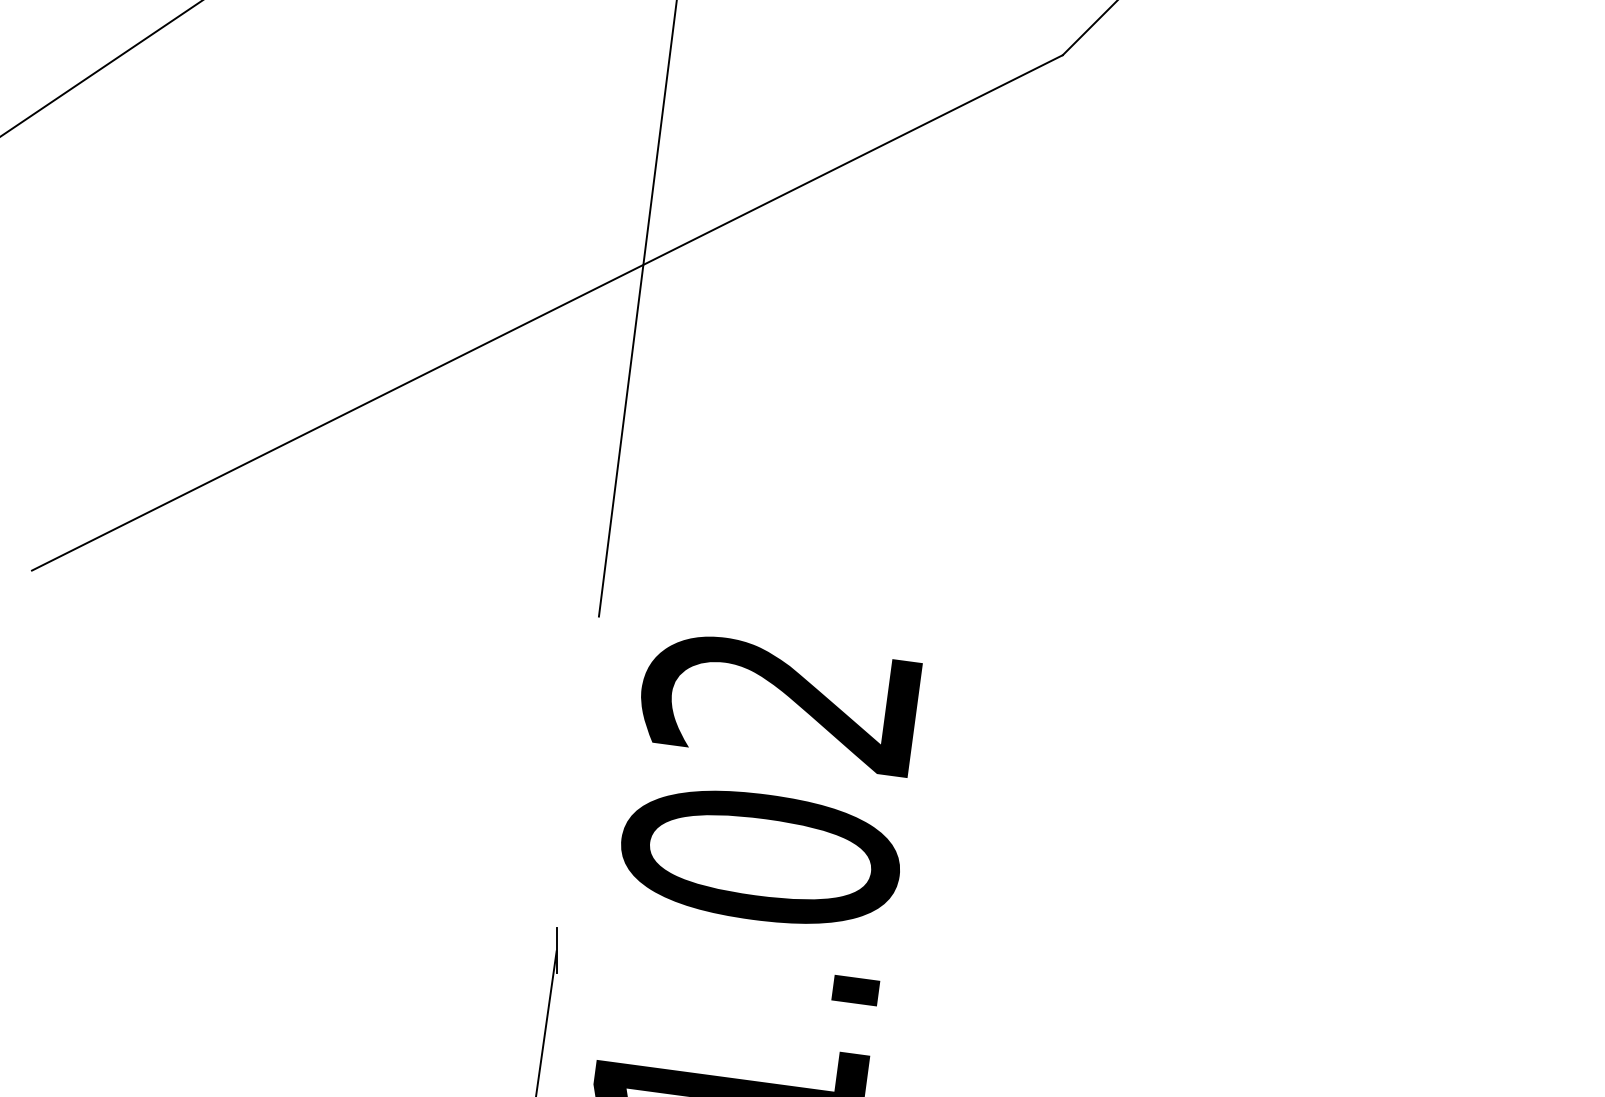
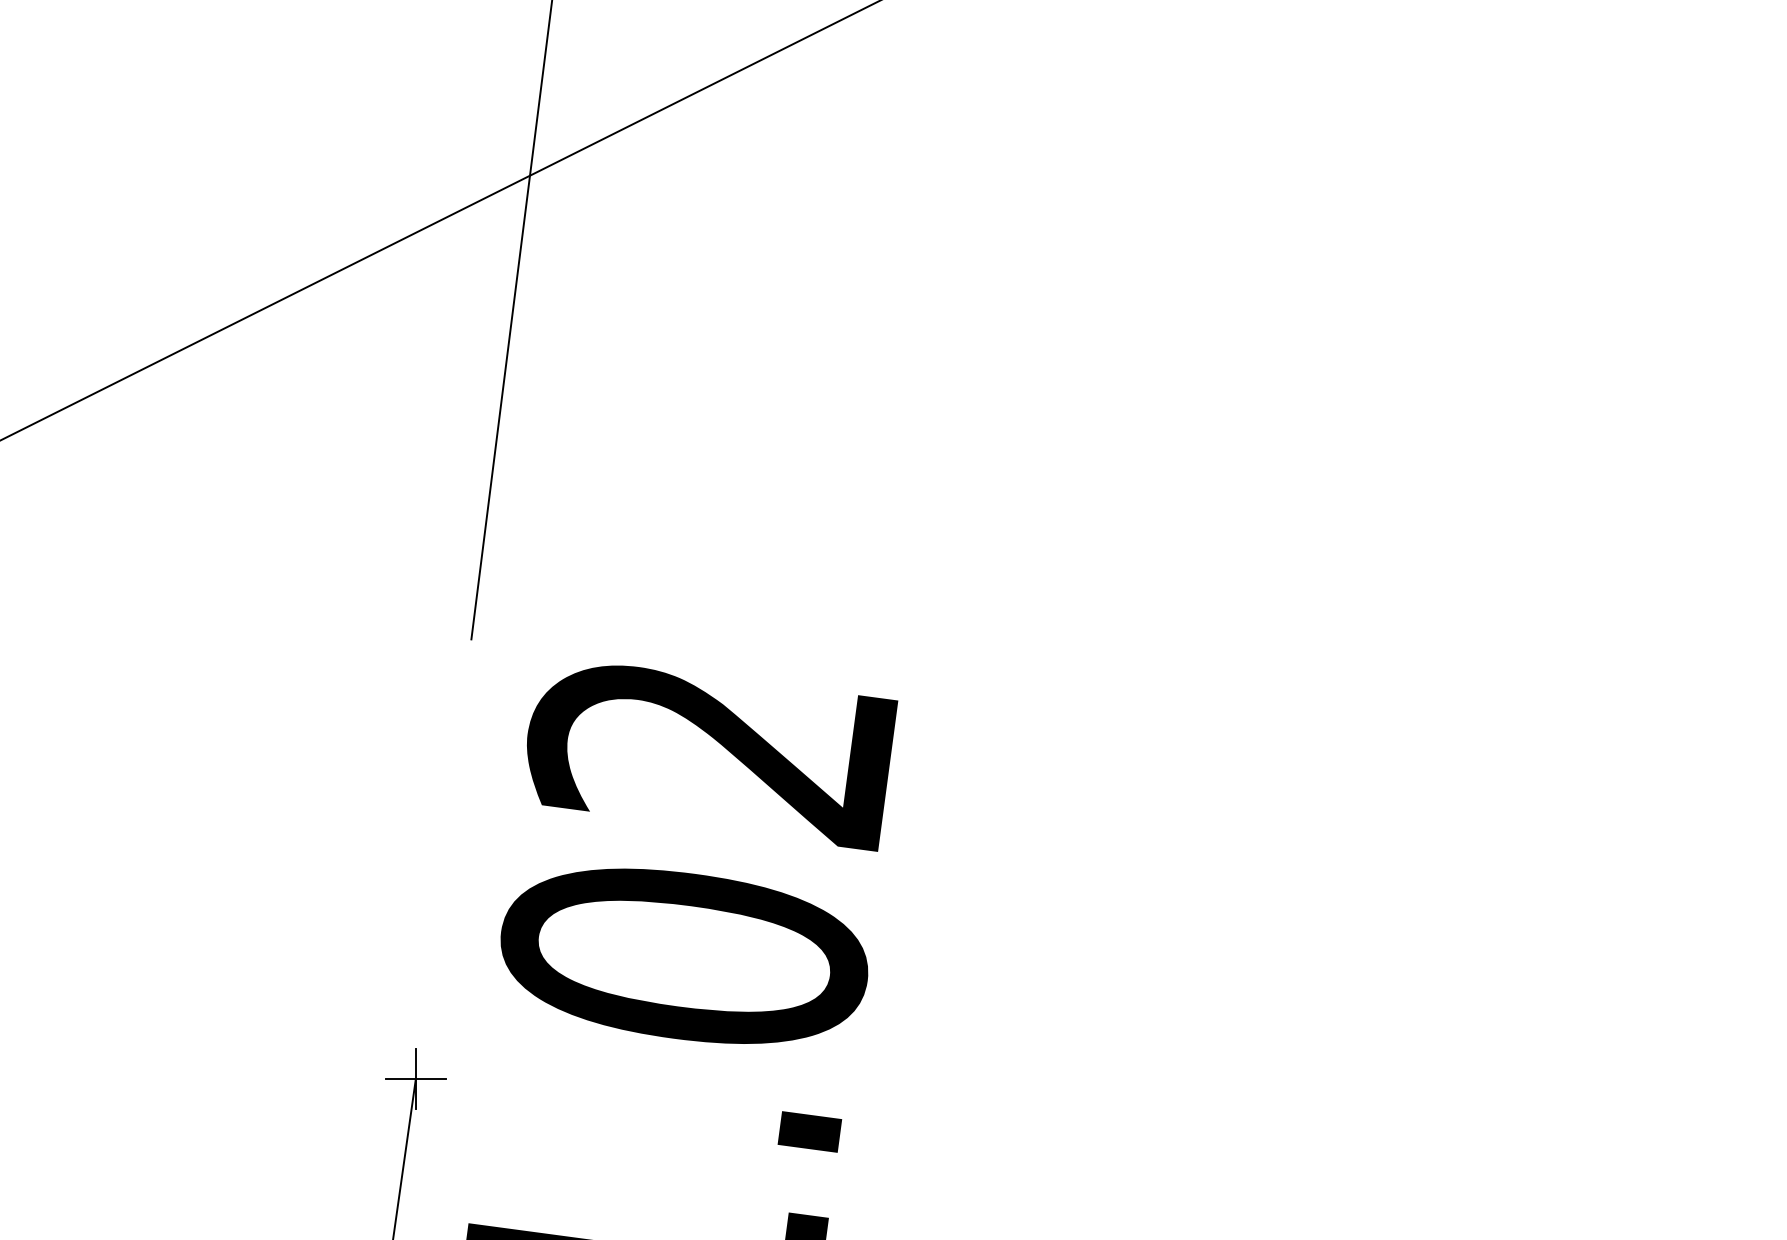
line: (556, 950) -> (415, 1079), added

